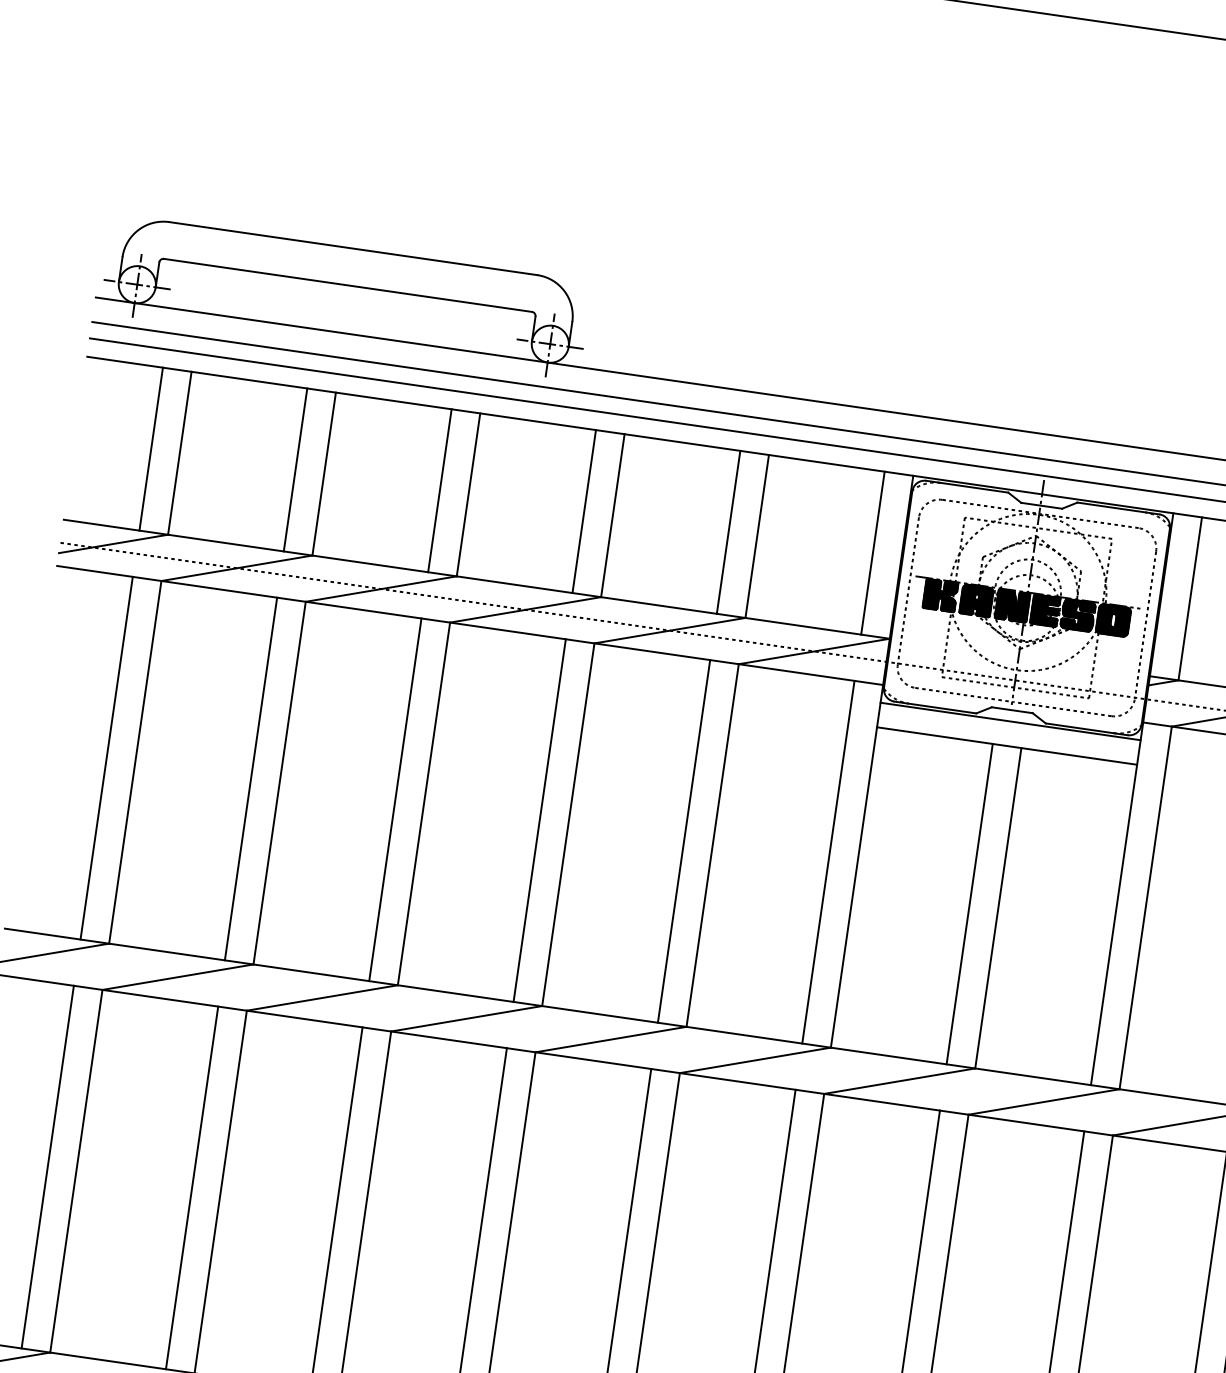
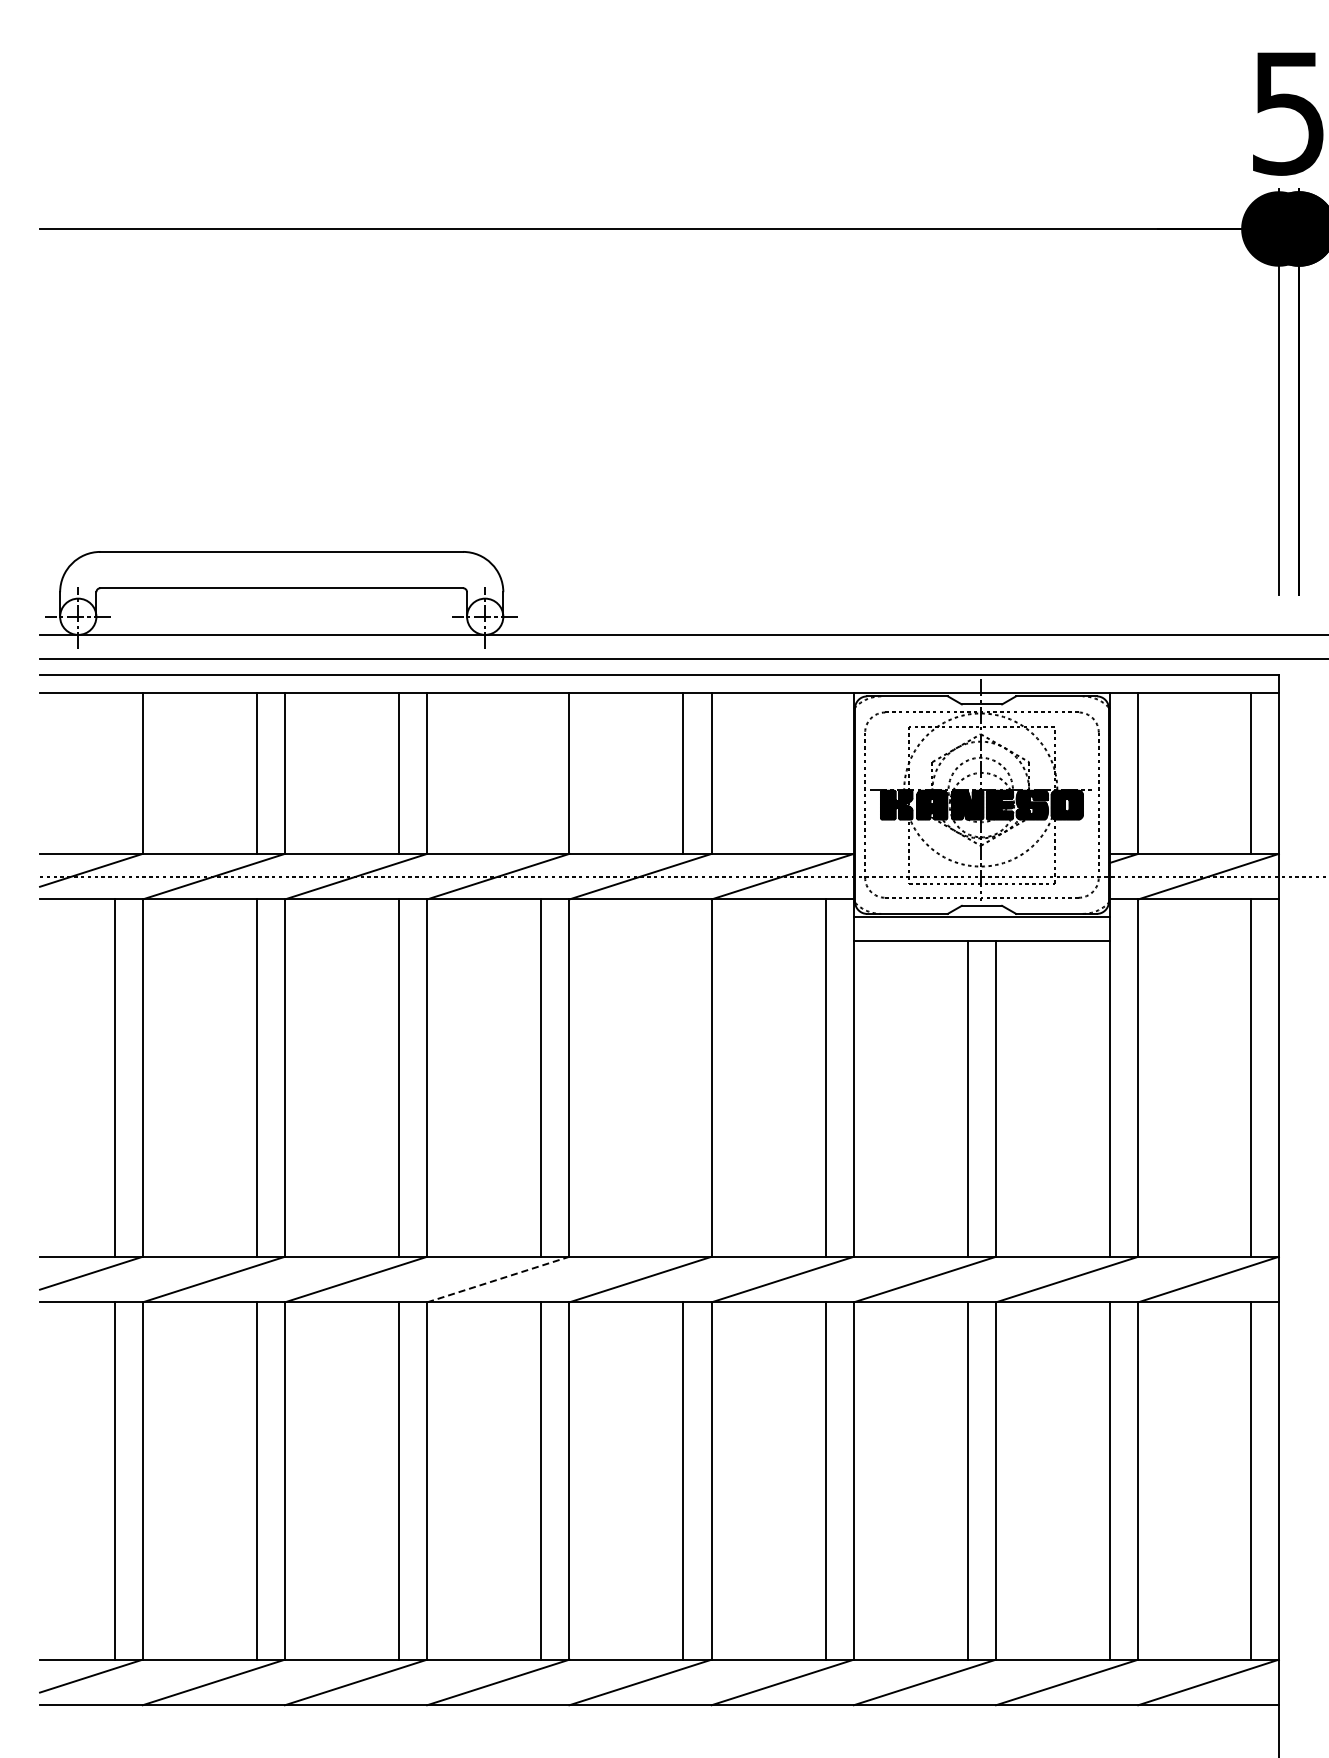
line: (151, 449) -> (114, 773), removed
line: (584, 511) -> (541, 773), removed
line: (872, 553) -> (825, 773), removed
line: (684, 840) -> (683, 1077), removed
line: (466, 1018) -> (498, 1279), solid -> dashed

